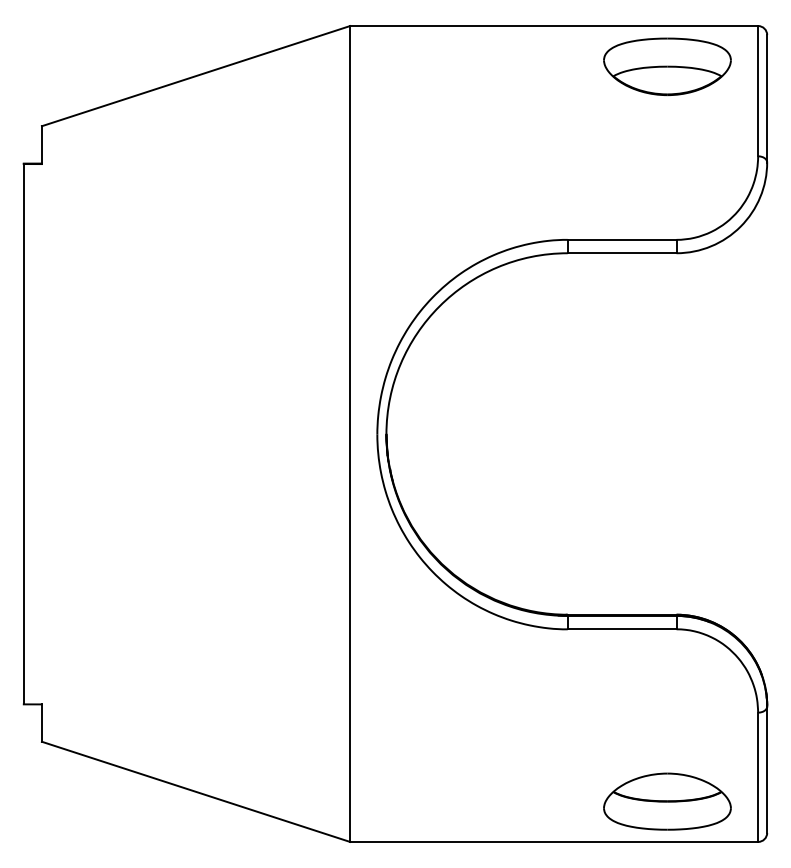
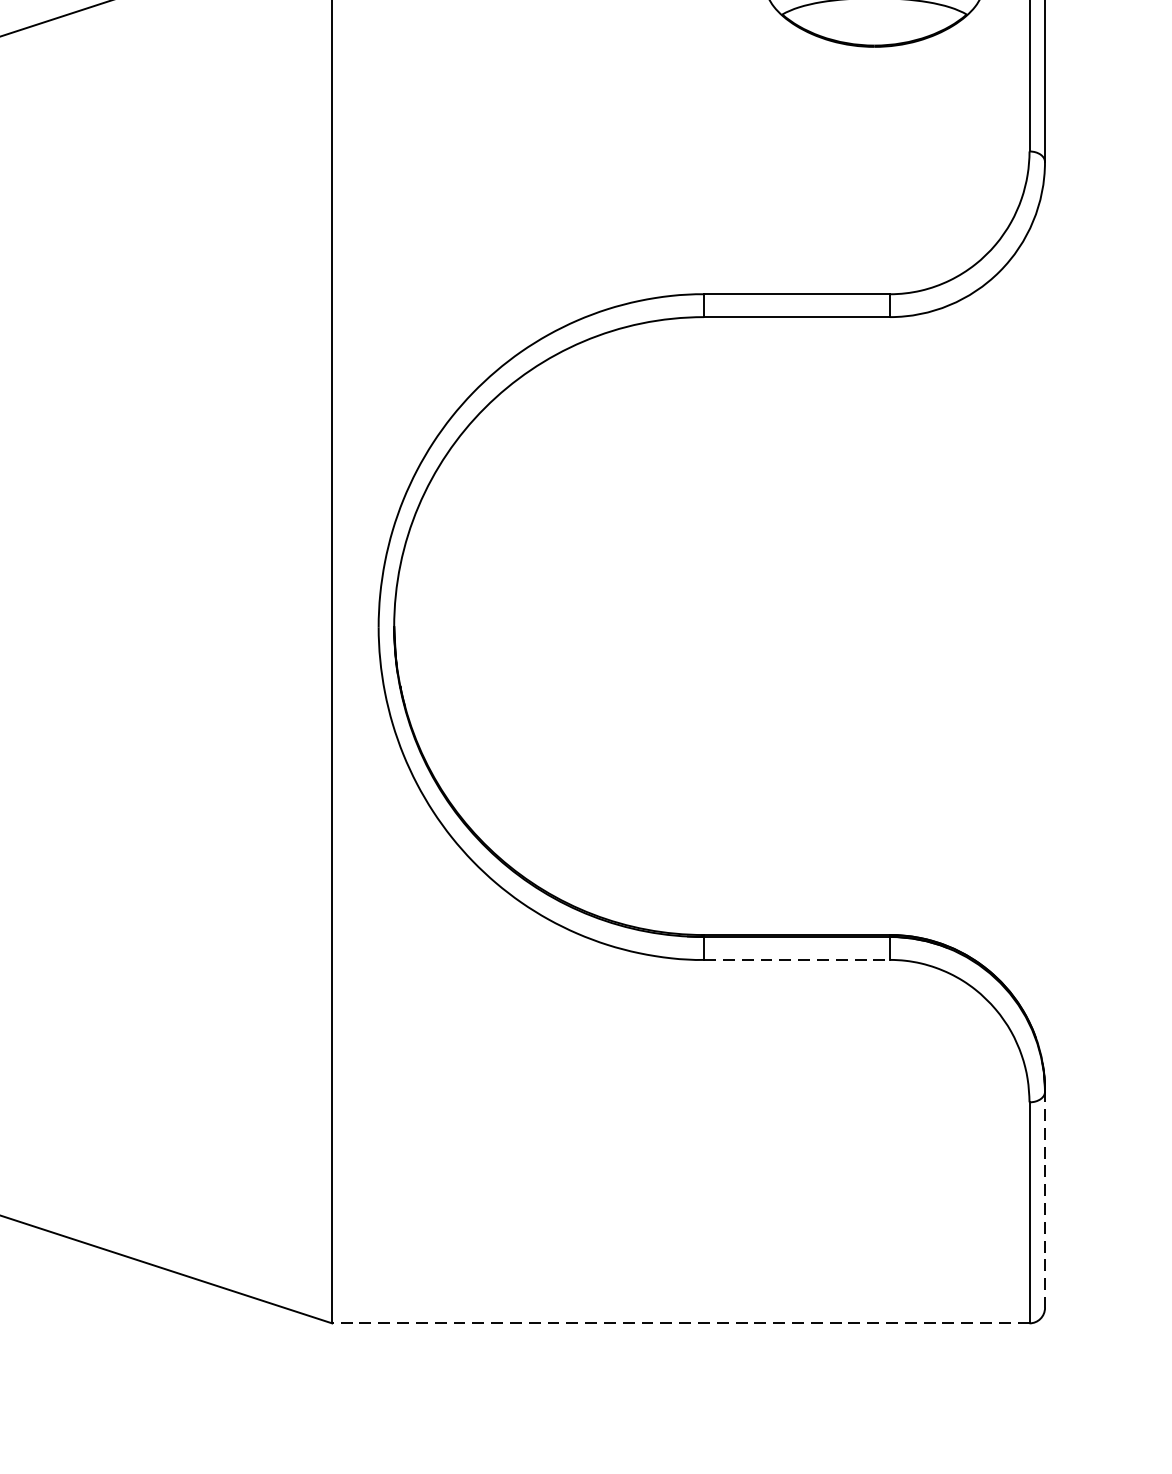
line: (622, 629) -> (797, 960), solid -> dashed
line: (767, 769) -> (1045, 1199), solid -> dashed
part: (667, 801) -> (874, 1254), removed
line: (554, 841) -> (681, 1322), solid -> dashed

